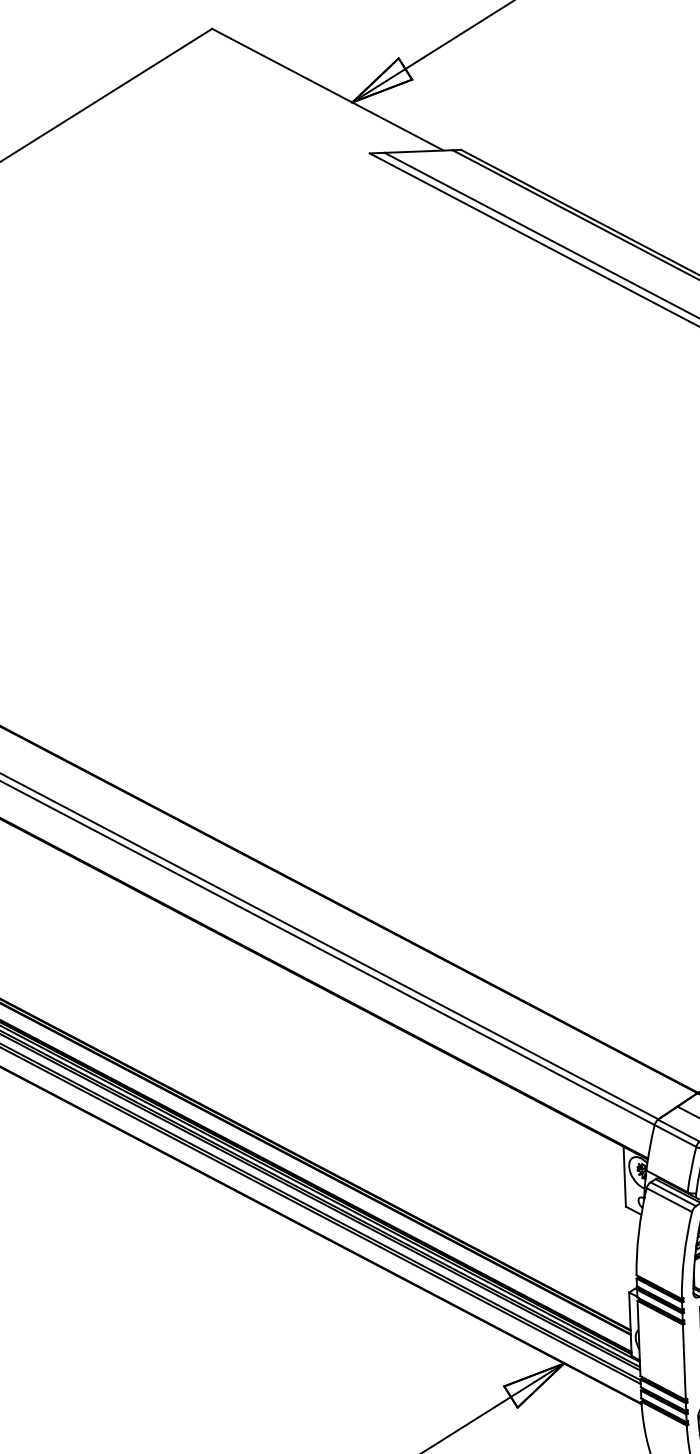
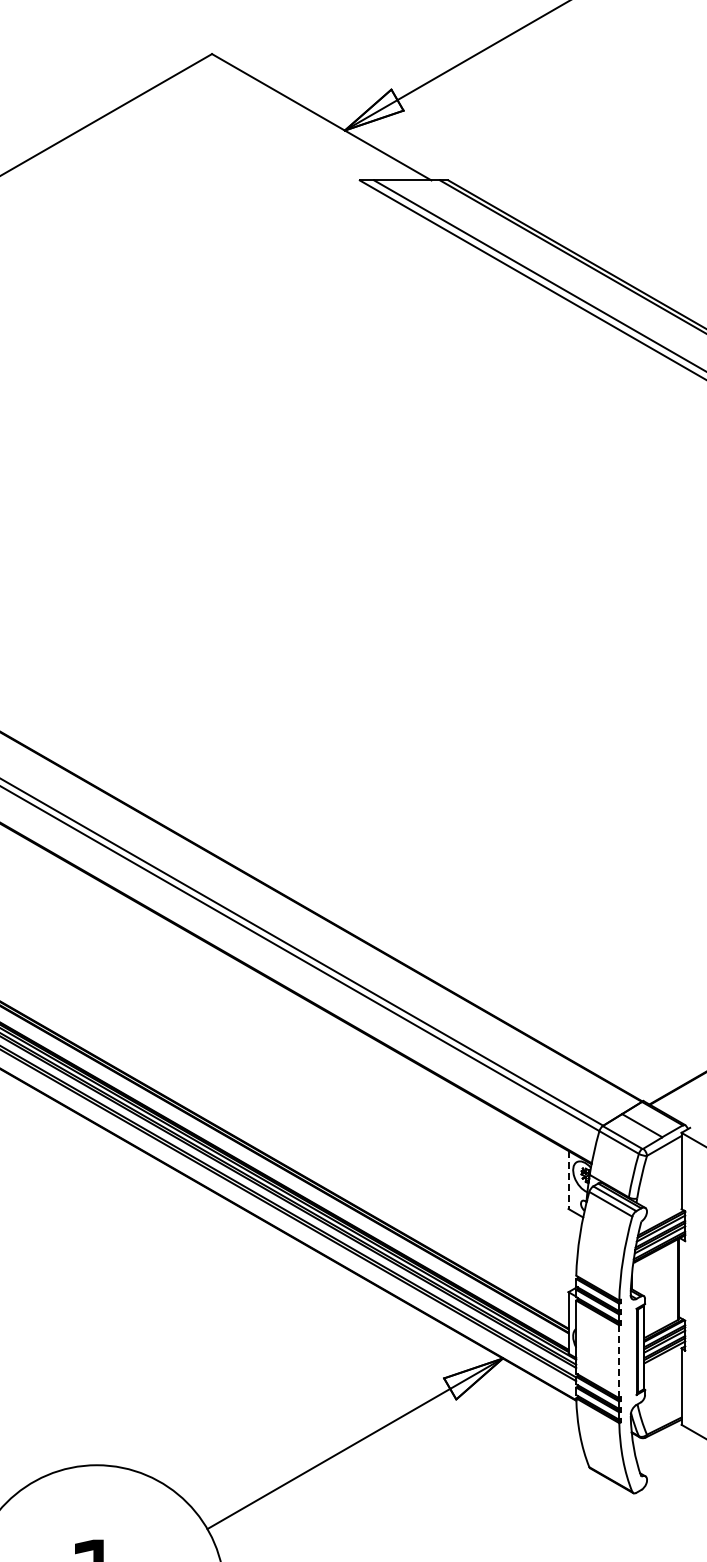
line: (624, 1177) -> (568, 1180), solid -> dashed
line: (684, 1362) -> (619, 1361), solid -> dashed

